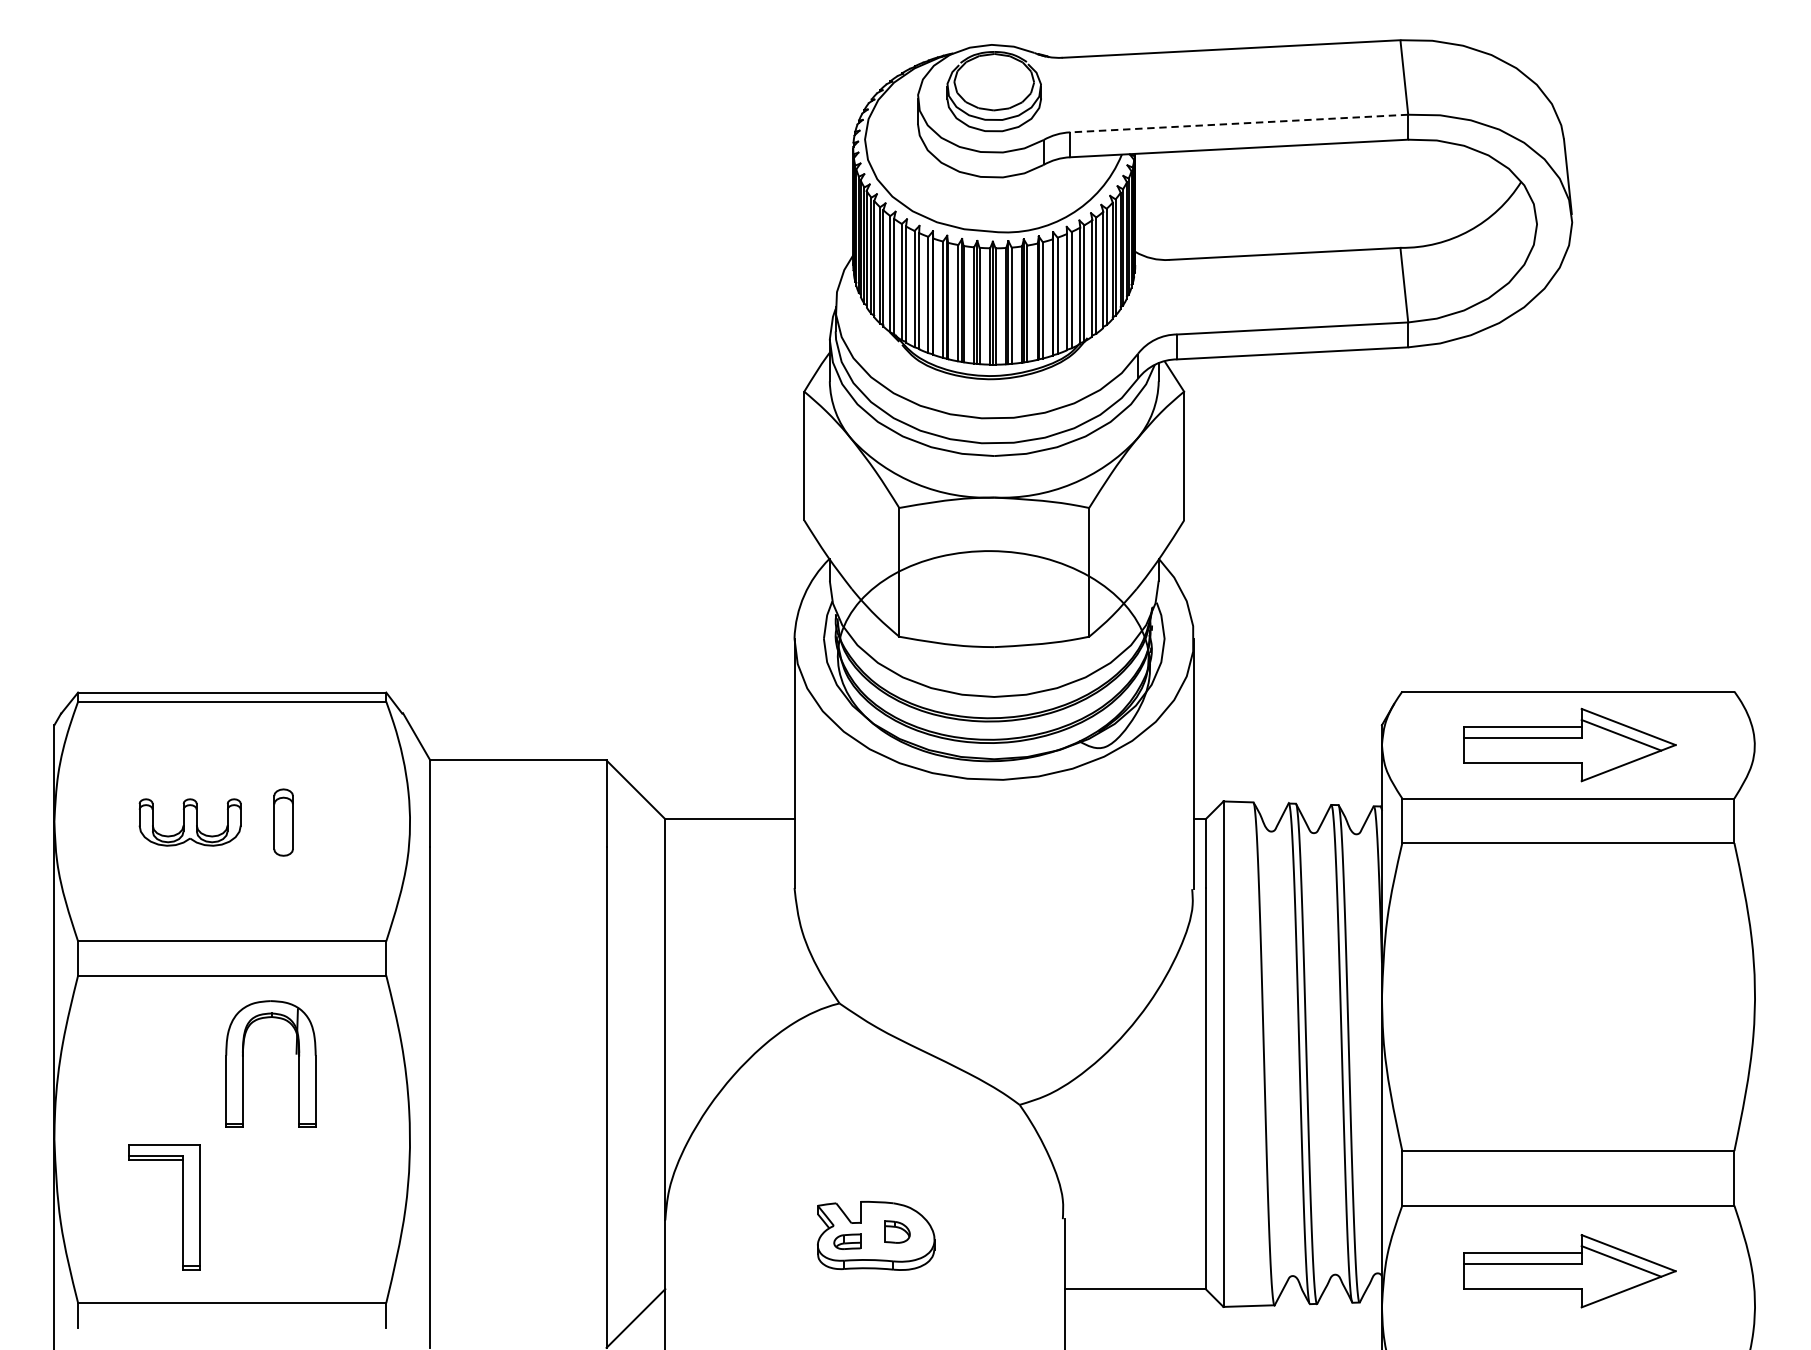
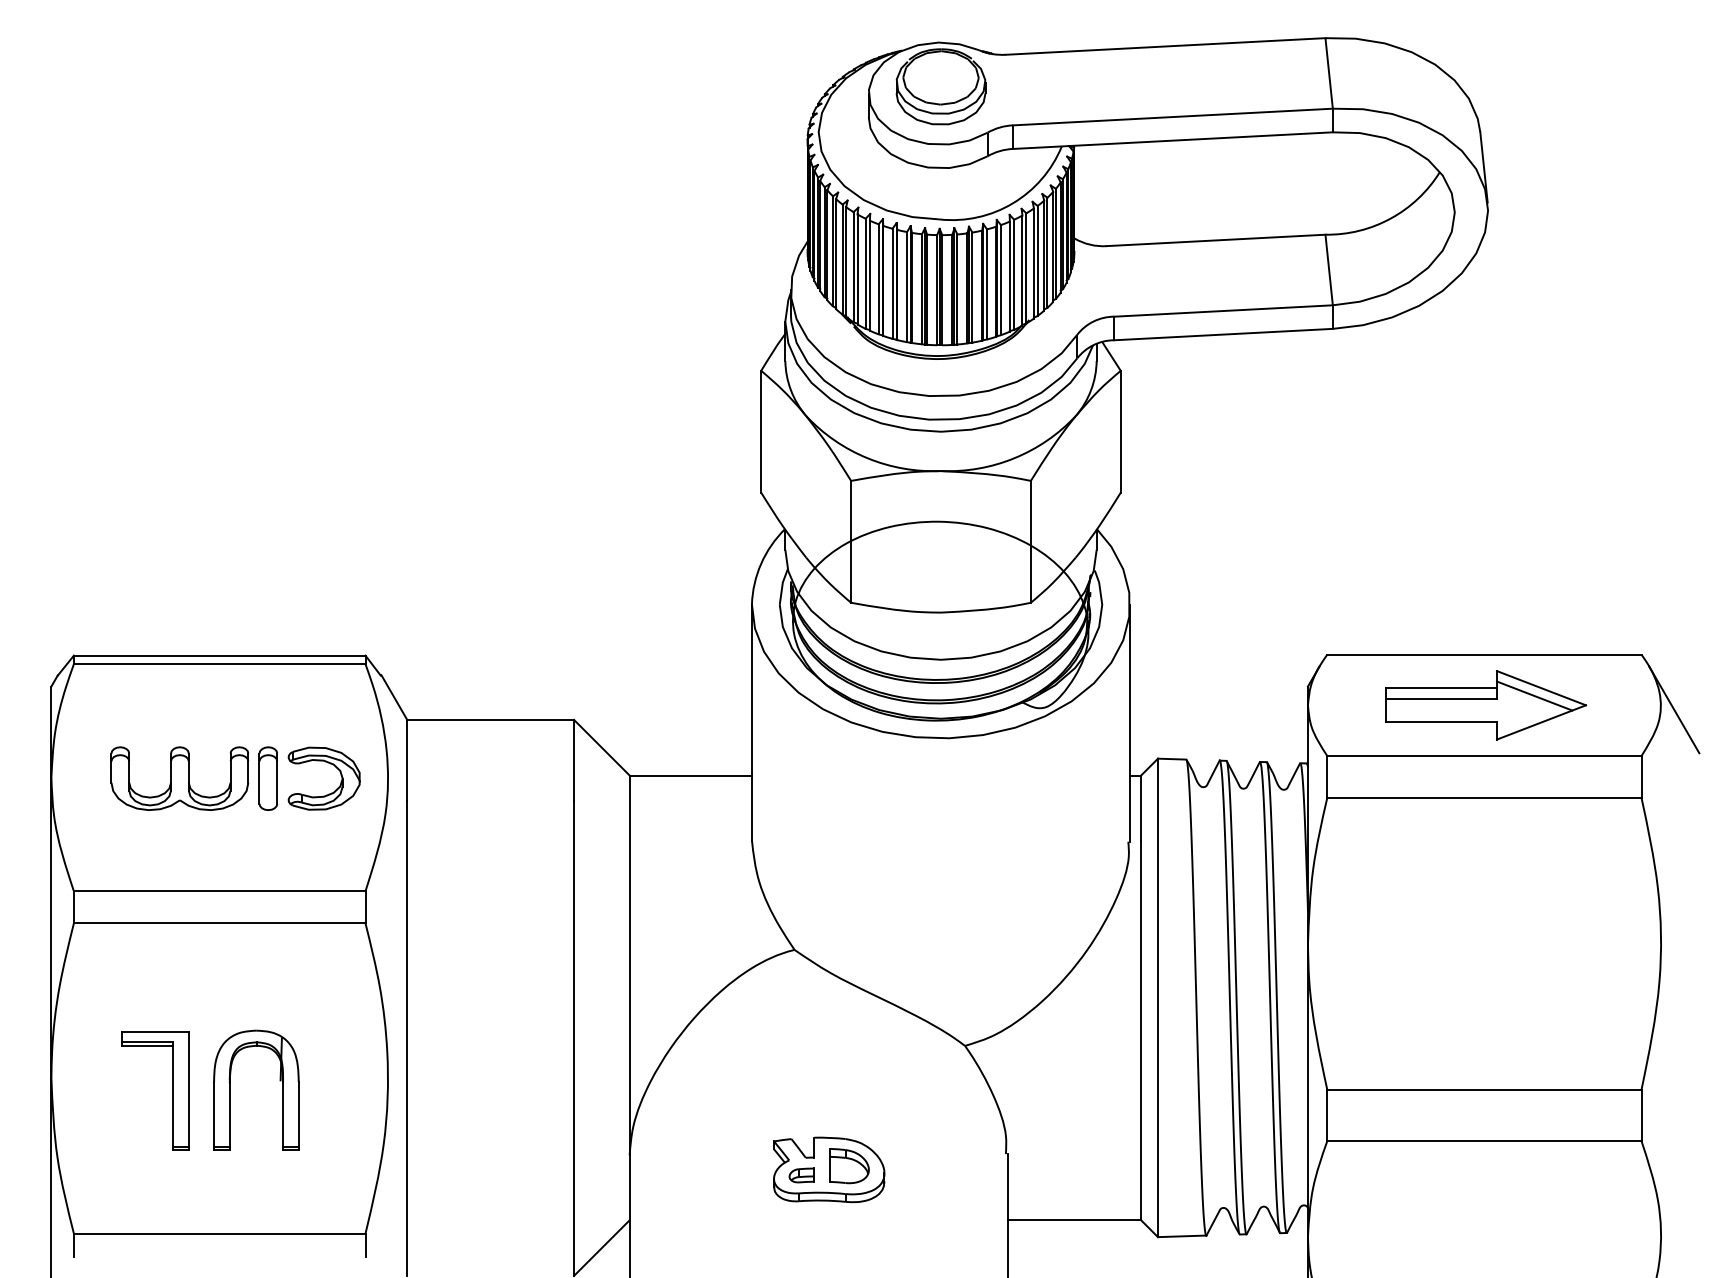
line: (1238, 124) -> (1172, 117), dashed -> solid
line: (1769, 749) -> (1674, 709), added
part: (346, 806) -> (327, 763), added
part: (189, 822) -> (179, 778), size x1.43
part: (295, 1054) -> (279, 1081), moved
part: (182, 1206) -> (172, 1090), moved
part: (897, 1232) -> (849, 1166), size x1.67
part: (1569, 1271) -> (1485, 1203), removed

